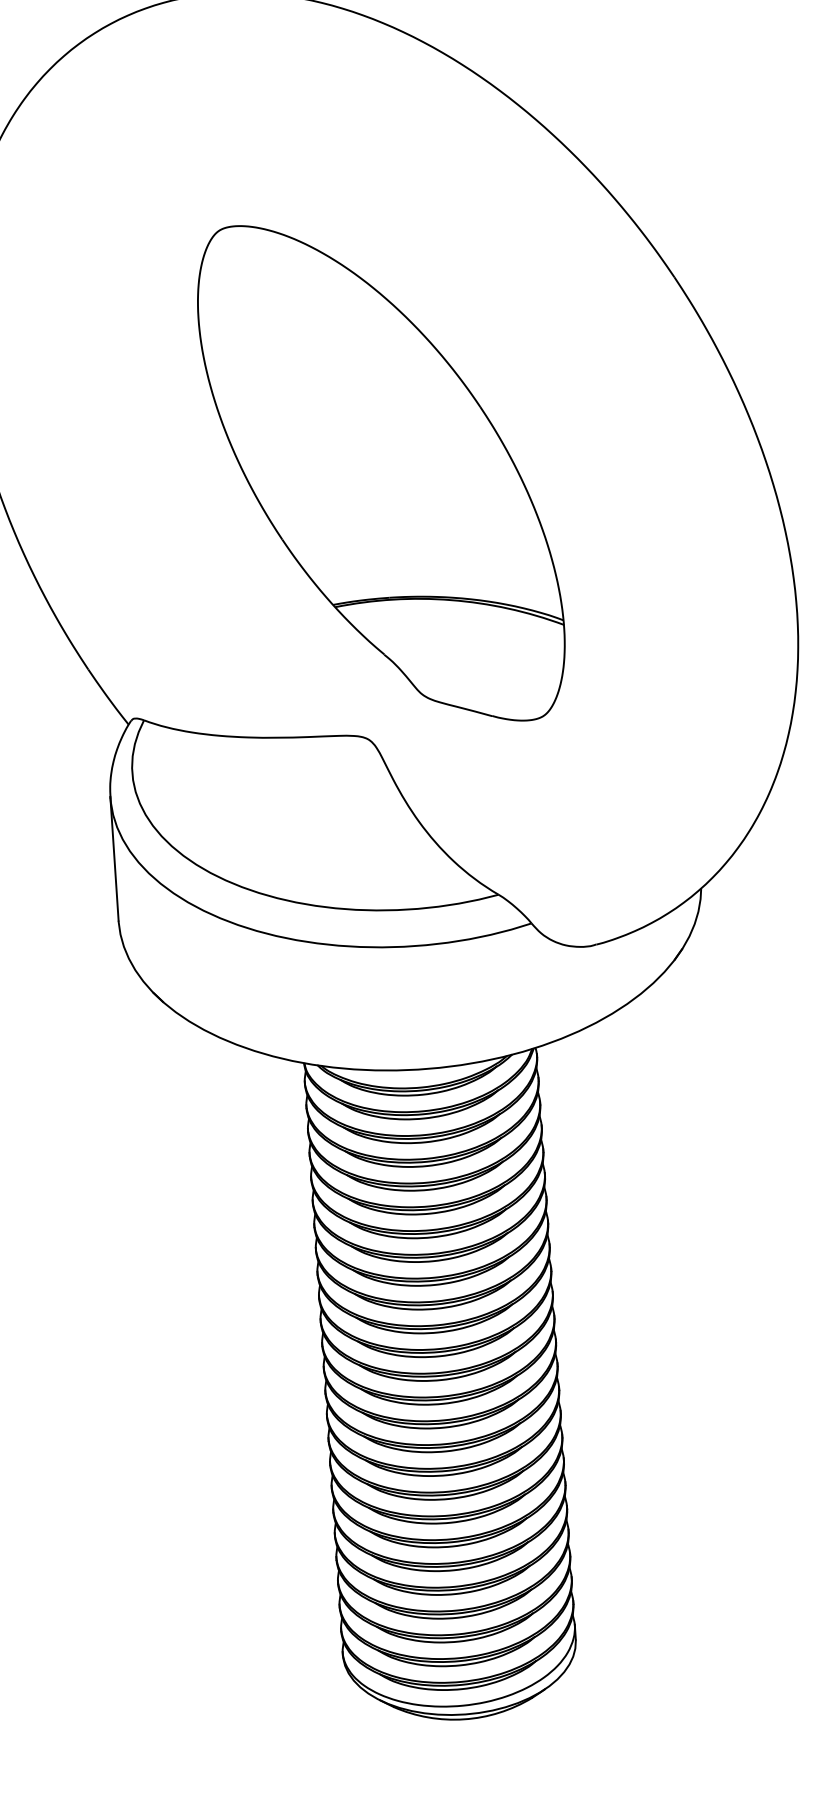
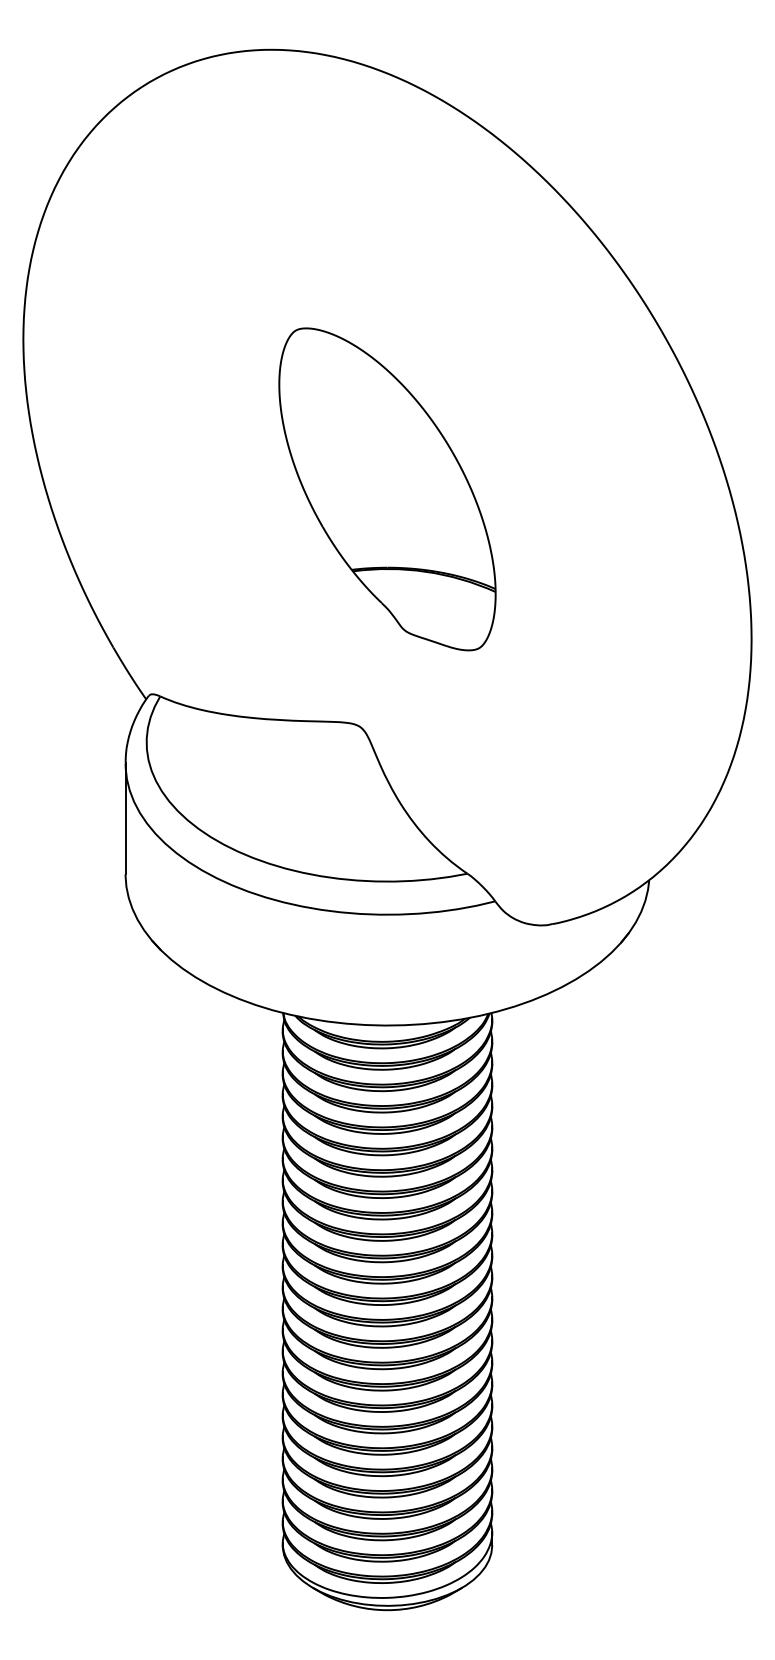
part: (381, 473) -> (387, 489), size x0.7

